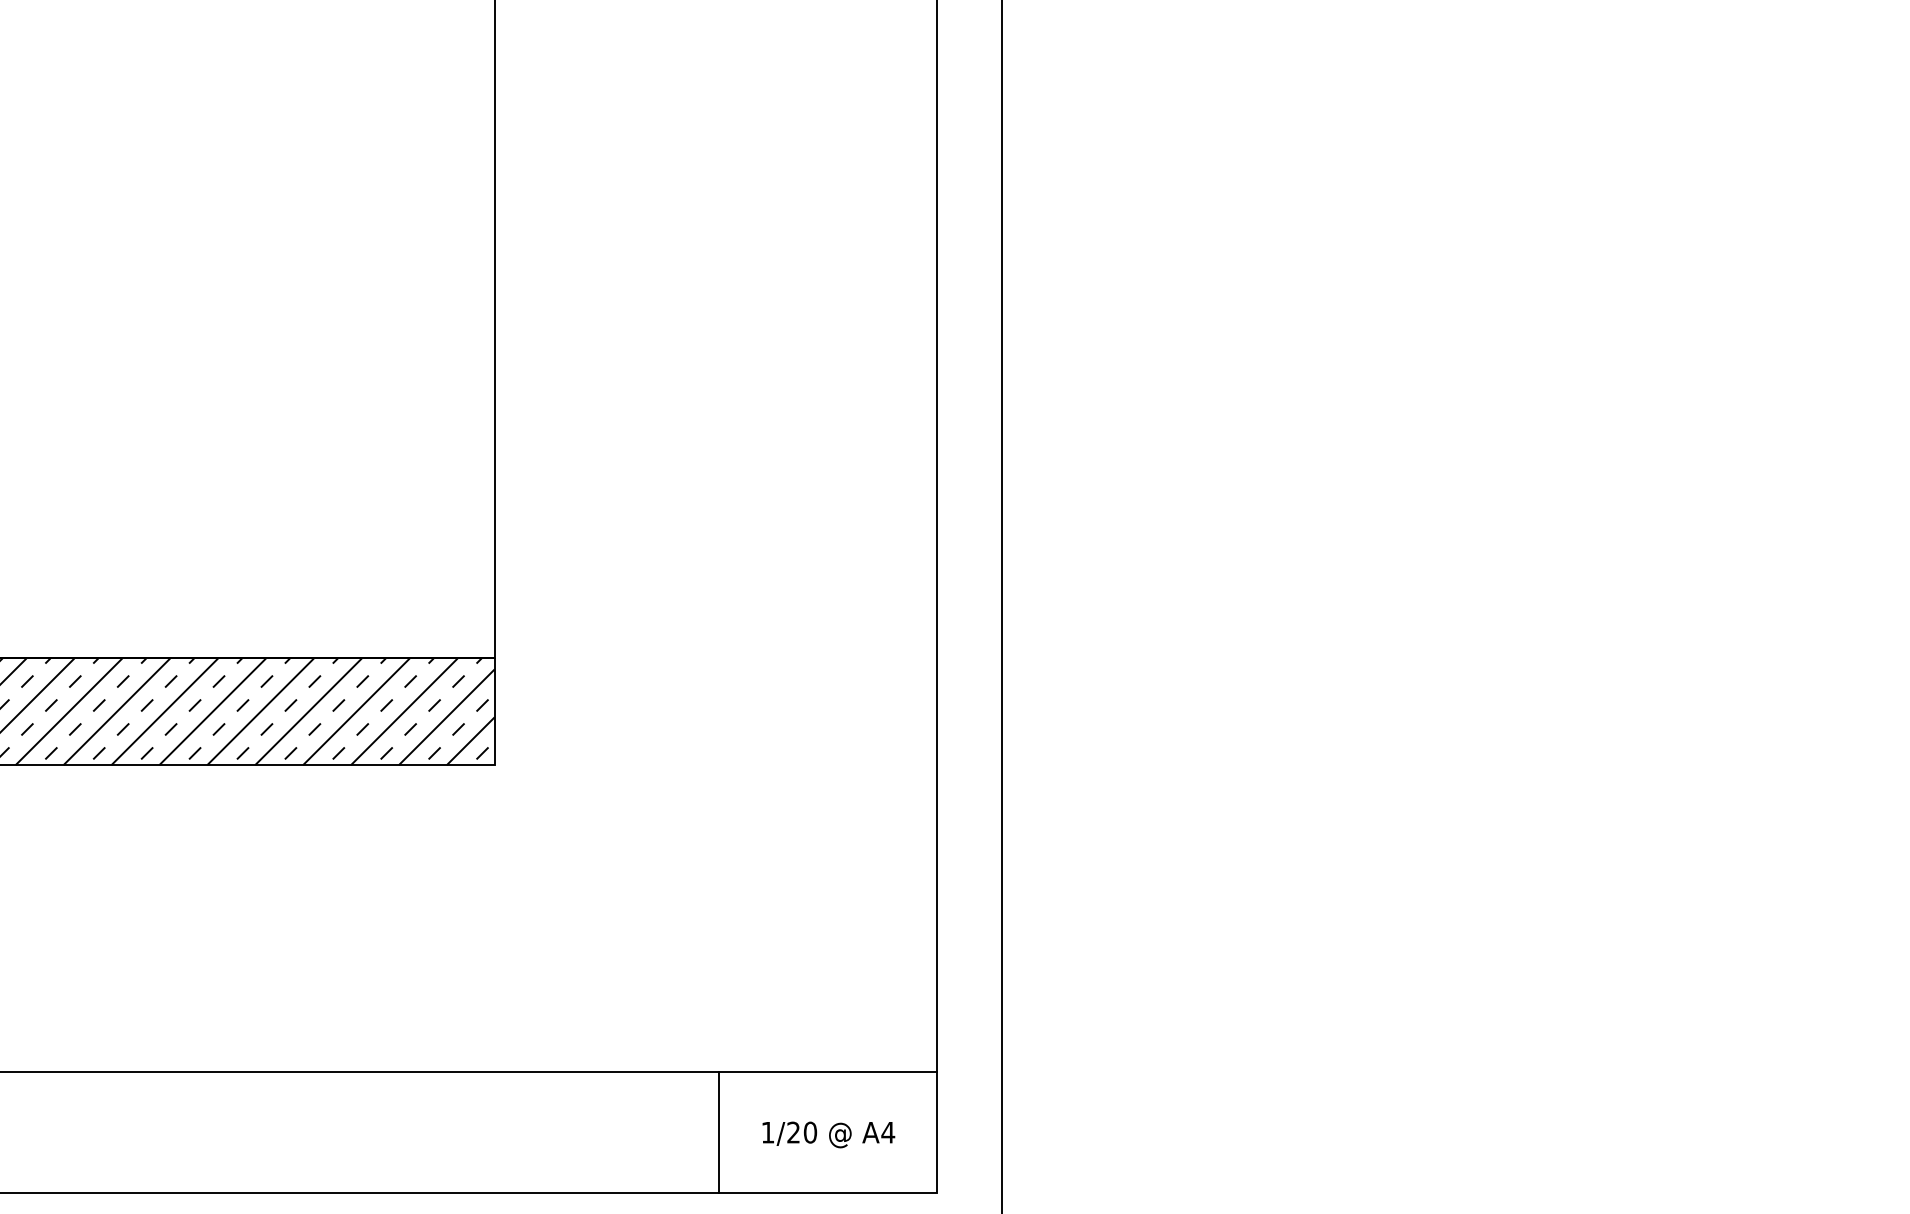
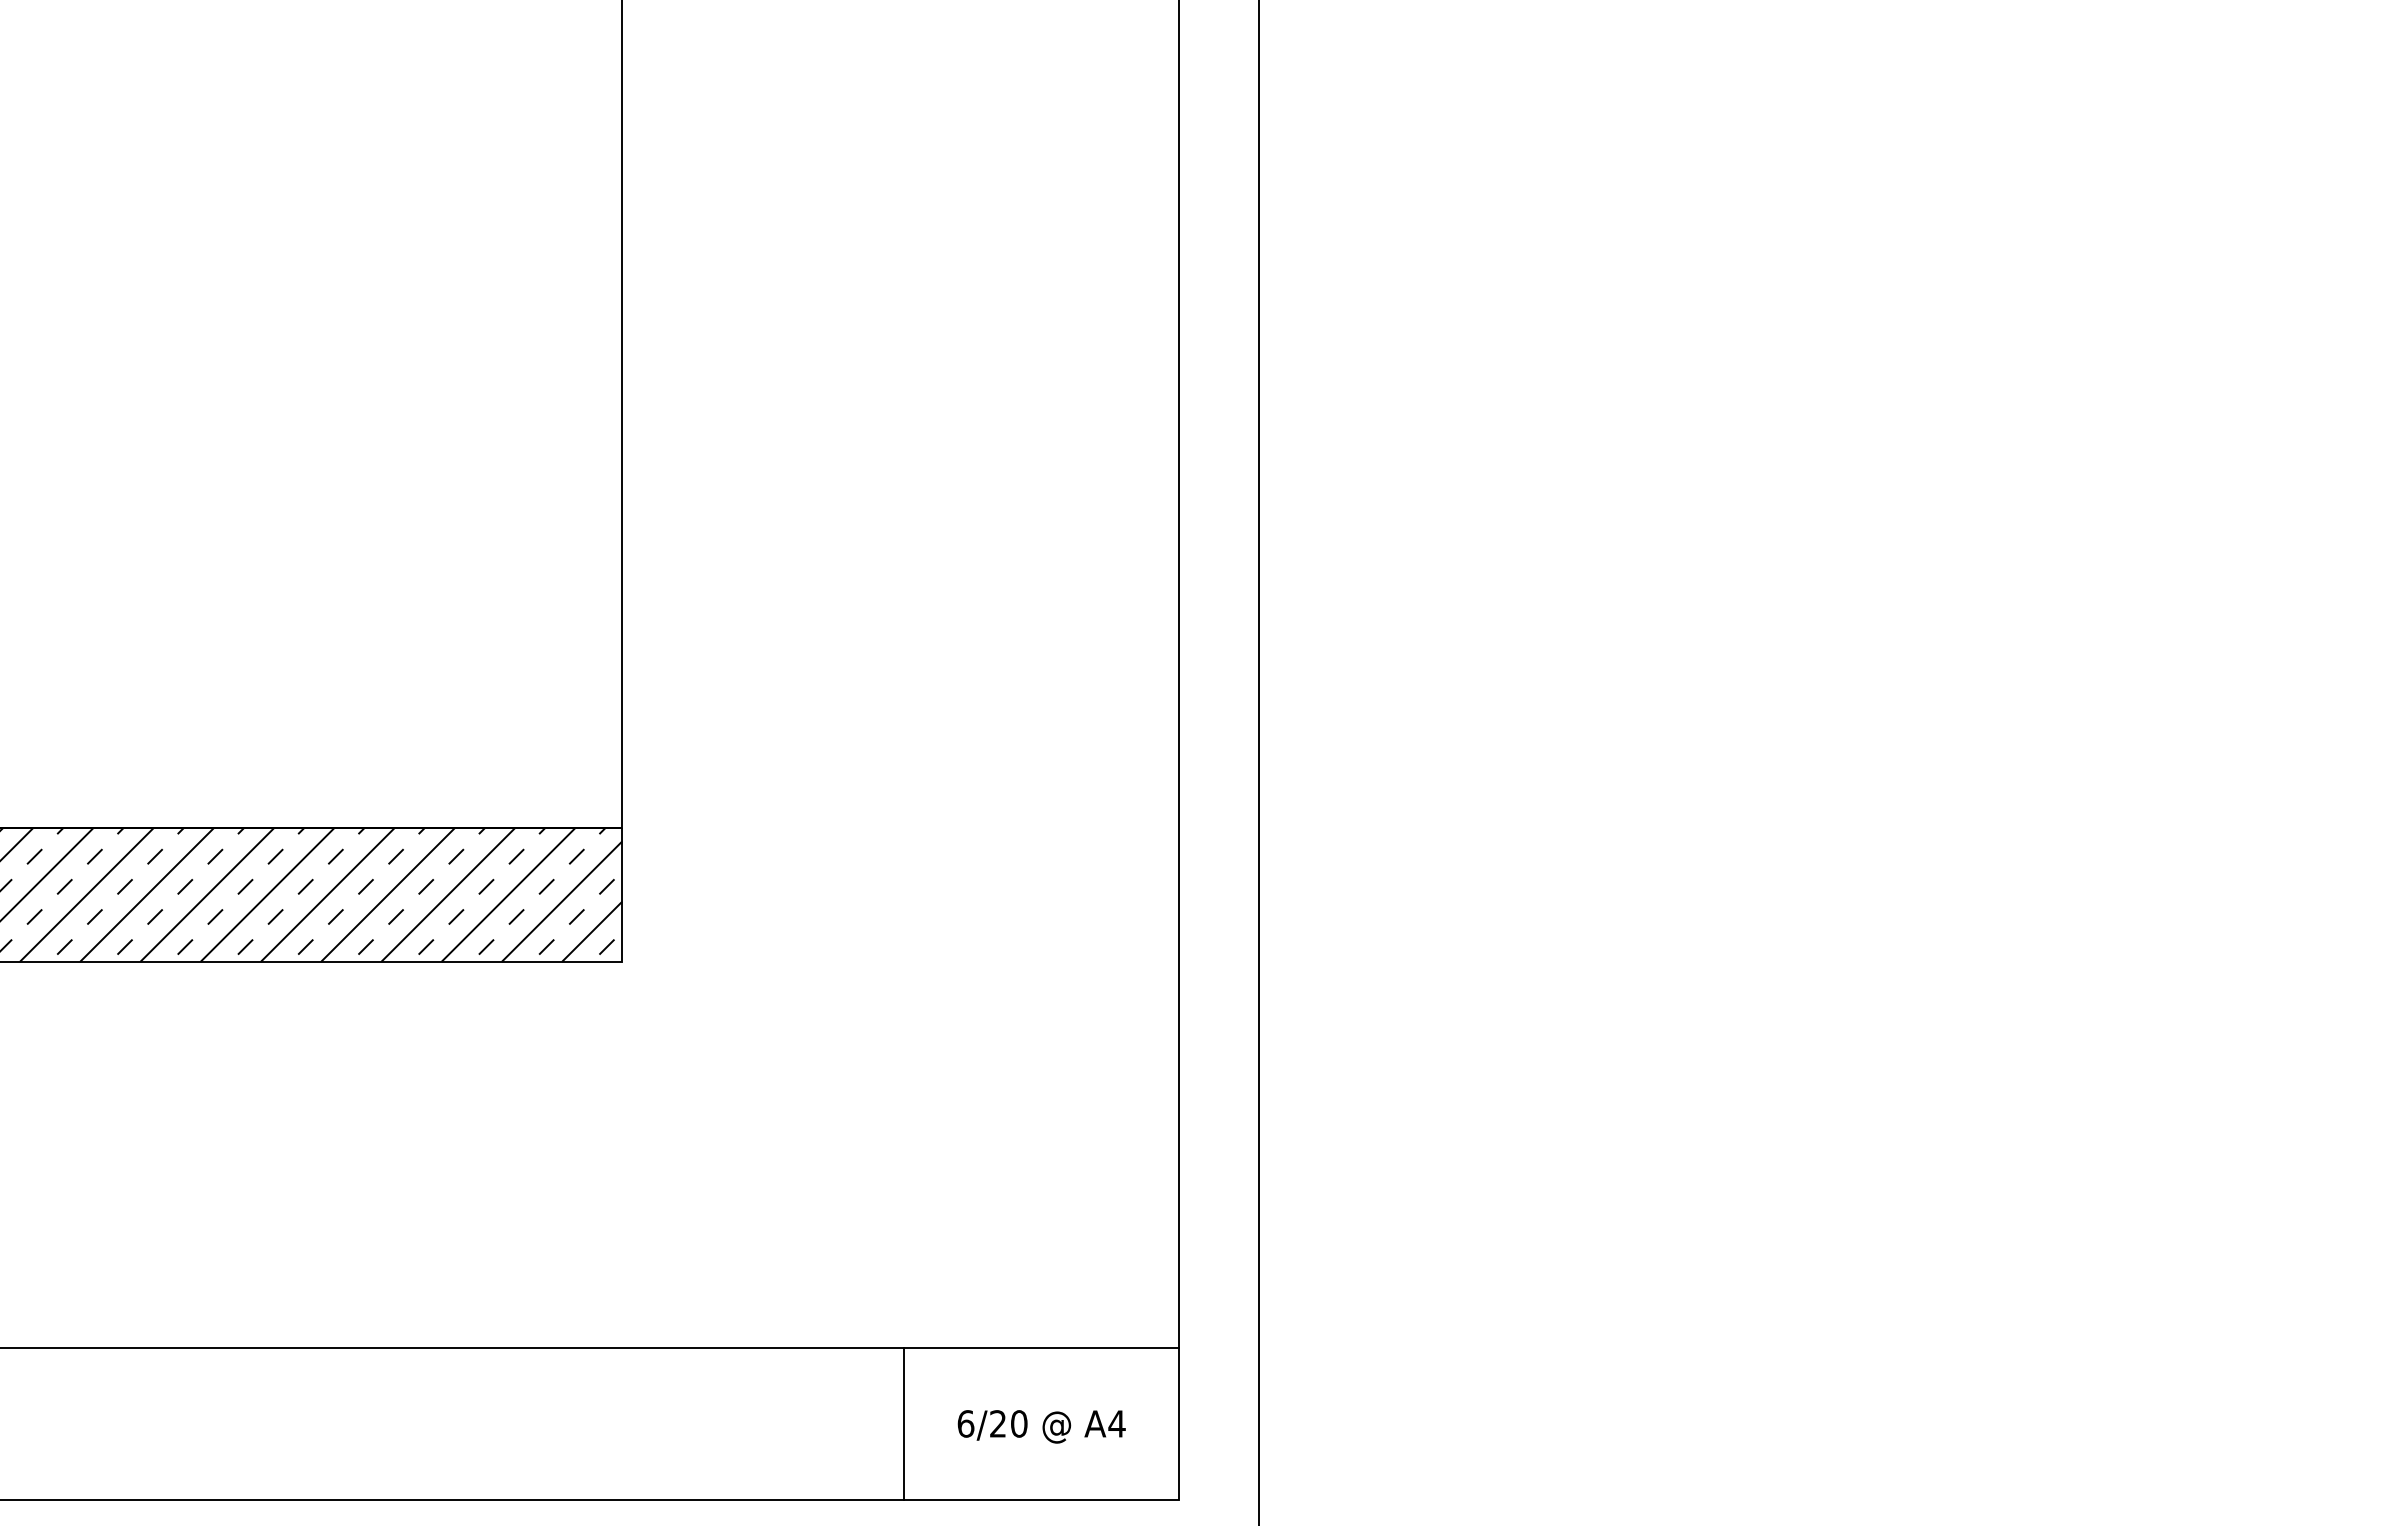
text: (767, 1132) -> (965, 1423), 1/20 -> 6/20

